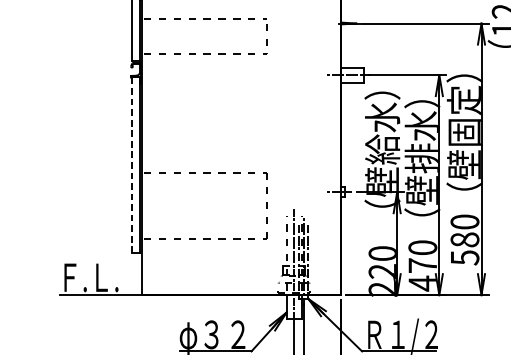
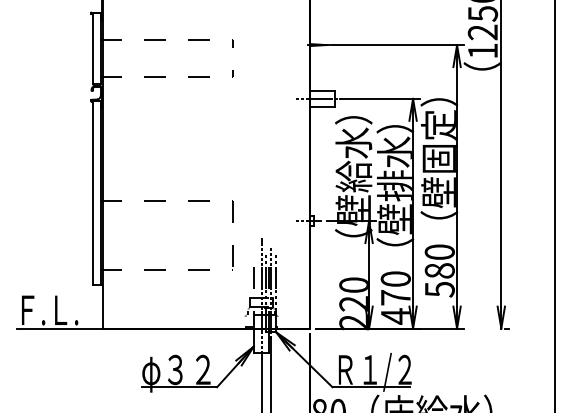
line: (132, 164) -> (92, 192), dashed -> solid

